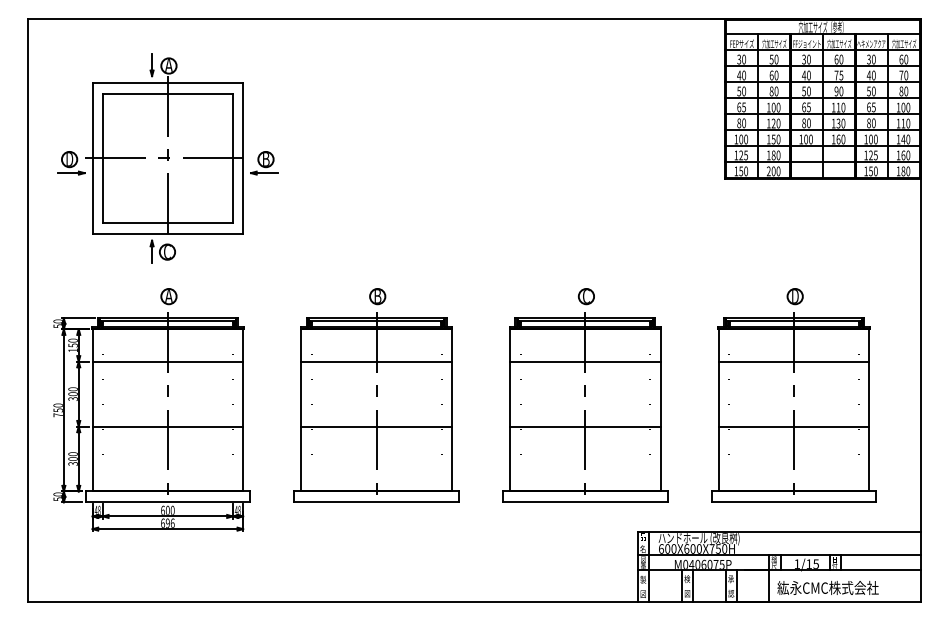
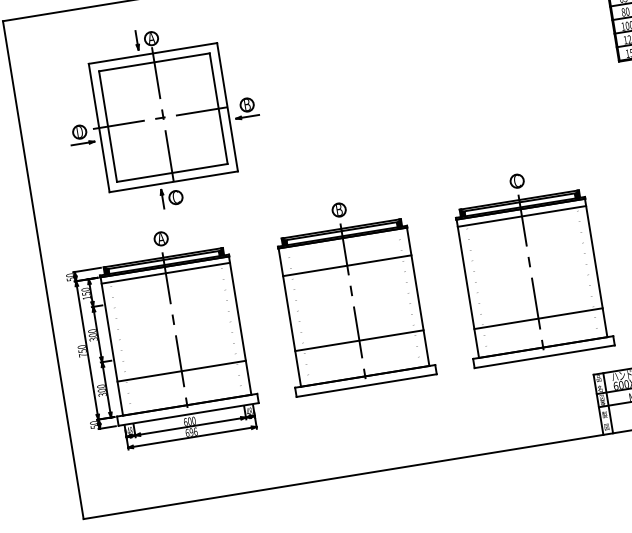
part: (167, 158) -> (163, 117), moved
line: (167, 361) -> (165, 273), moved
line: (585, 361) -> (522, 216), moved
line: (167, 426) -> (181, 371), moved
line: (376, 426) -> (359, 340), moved
line: (585, 426) -> (538, 318), moved

